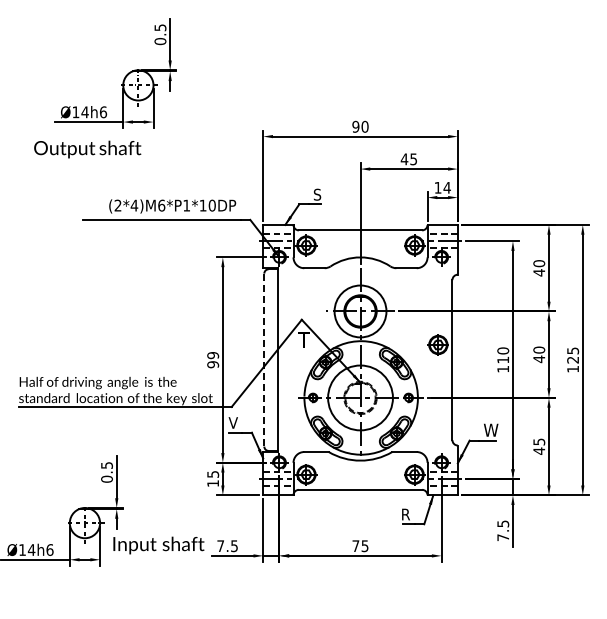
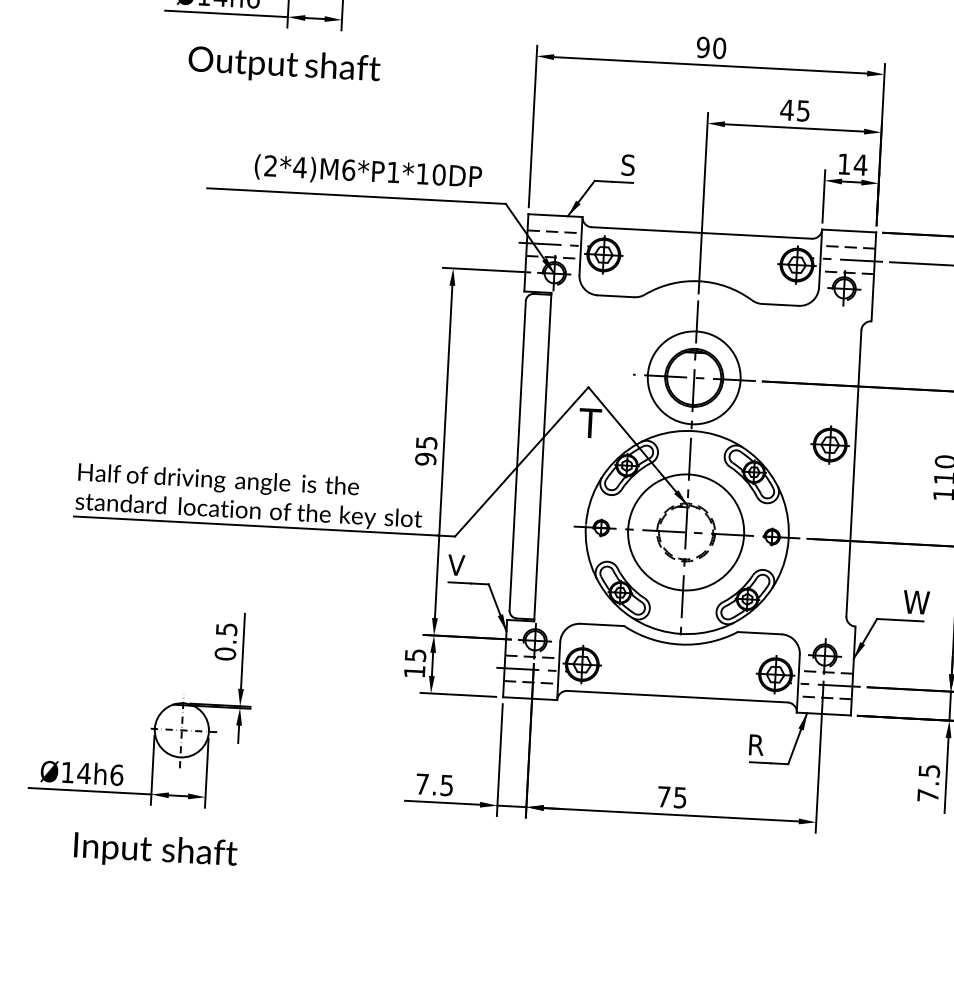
text: (87, 149) -> (283, 66), moved
text: (212, 355) -> (425, 442), 99 -> 95
line: (264, 360) -> (517, 456), dashed -> solid
text: (158, 545) -> (154, 851), moved

